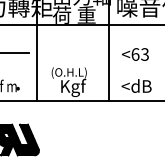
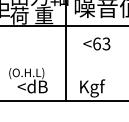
text: (135, 54) -> (96, 43), moved
text: (75, 88) -> (32, 88), Kgf -> <dB
text: (136, 88) -> (93, 88), <dB -> Kgf

